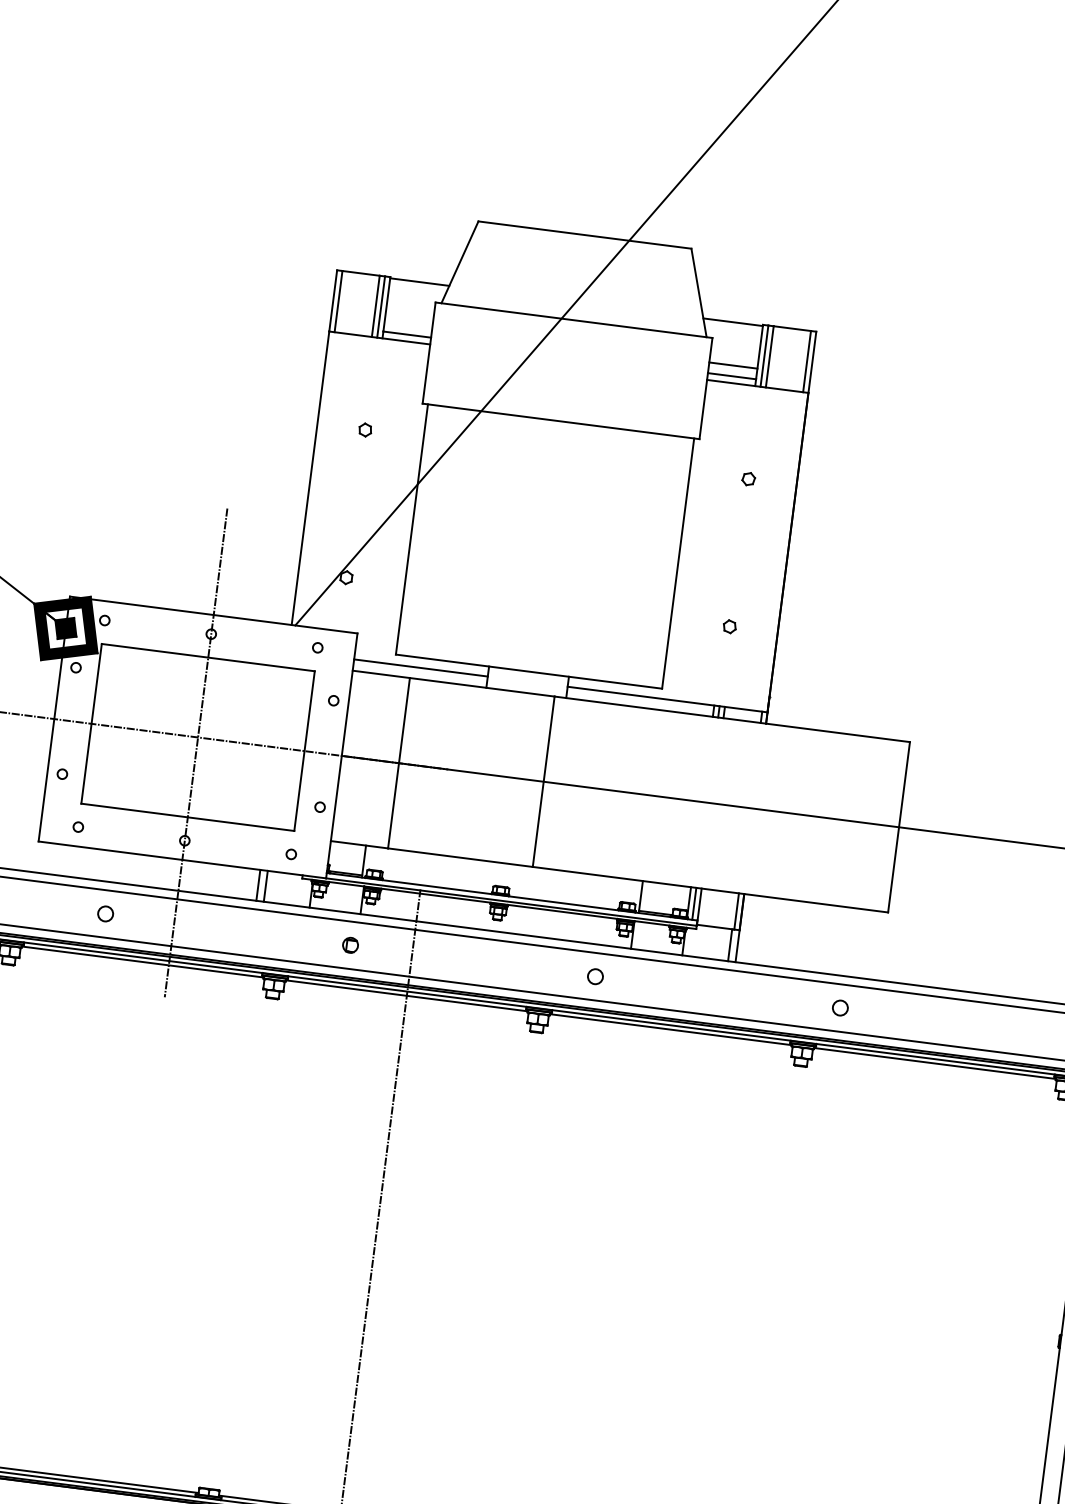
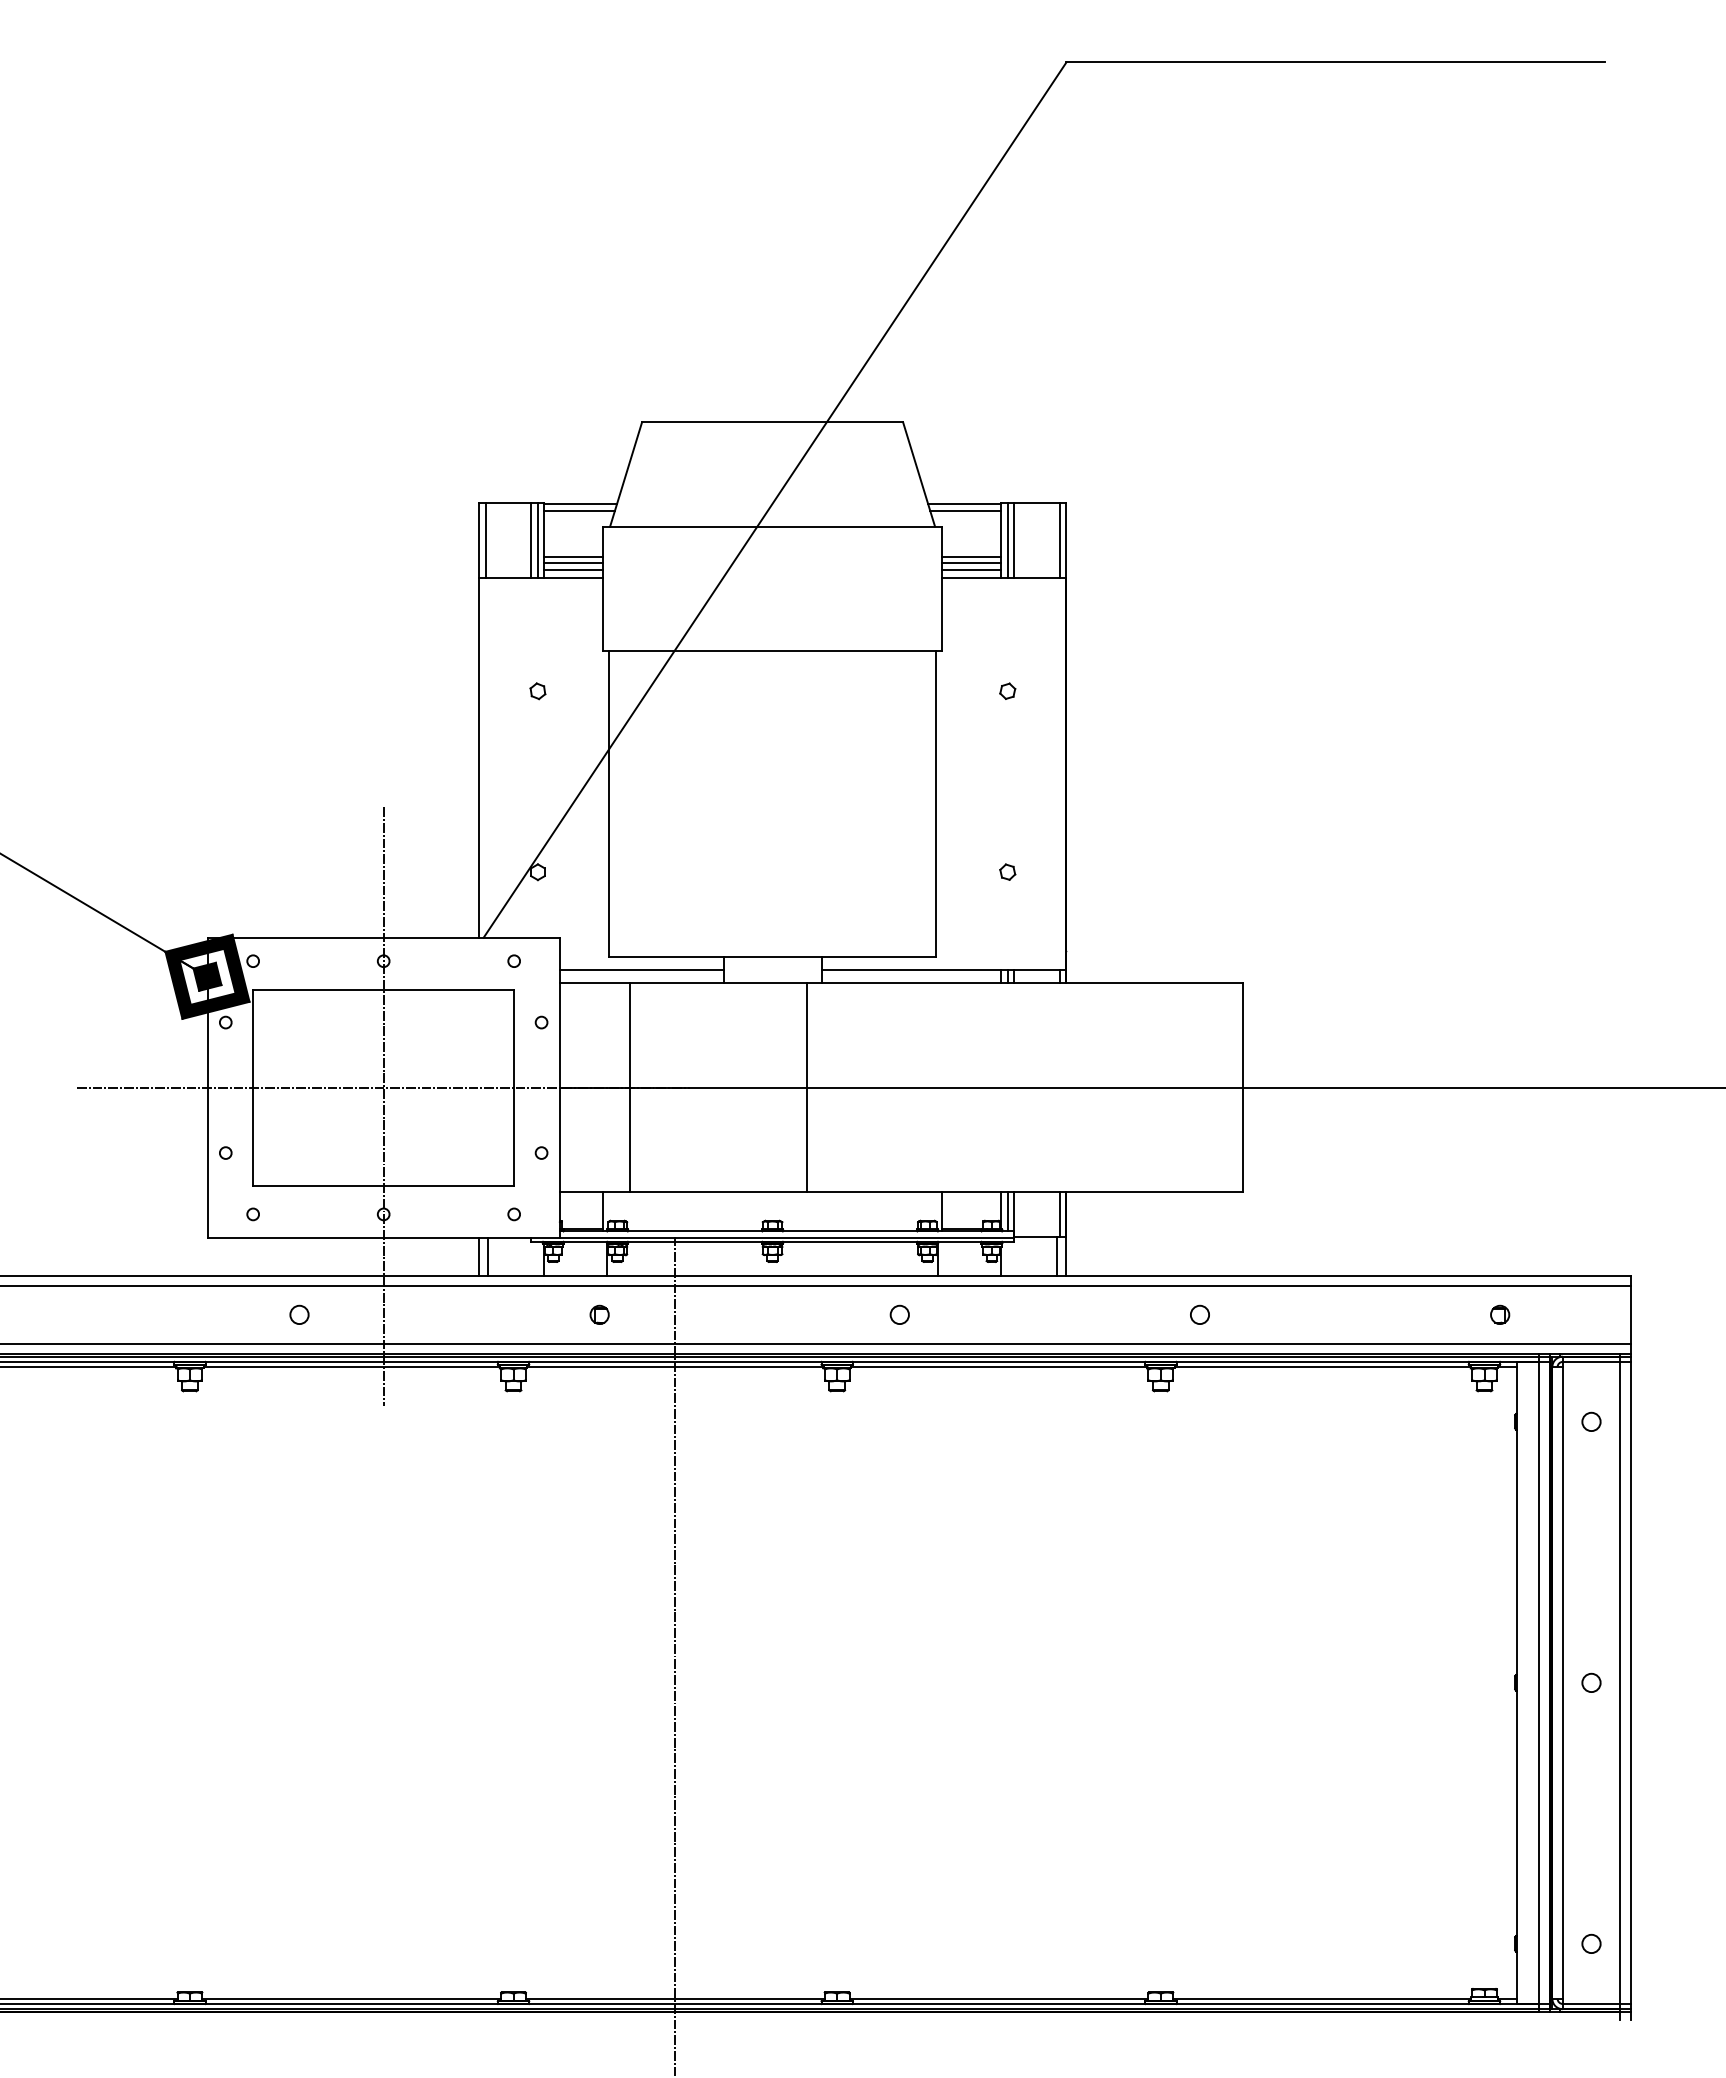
line: (418, 287) -> (579, 511), added
line: (408, 323) -> (573, 556), added
line: (733, 328) -> (965, 511), added
line: (407, 329) -> (573, 563), added
line: (732, 371) -> (971, 563), added

